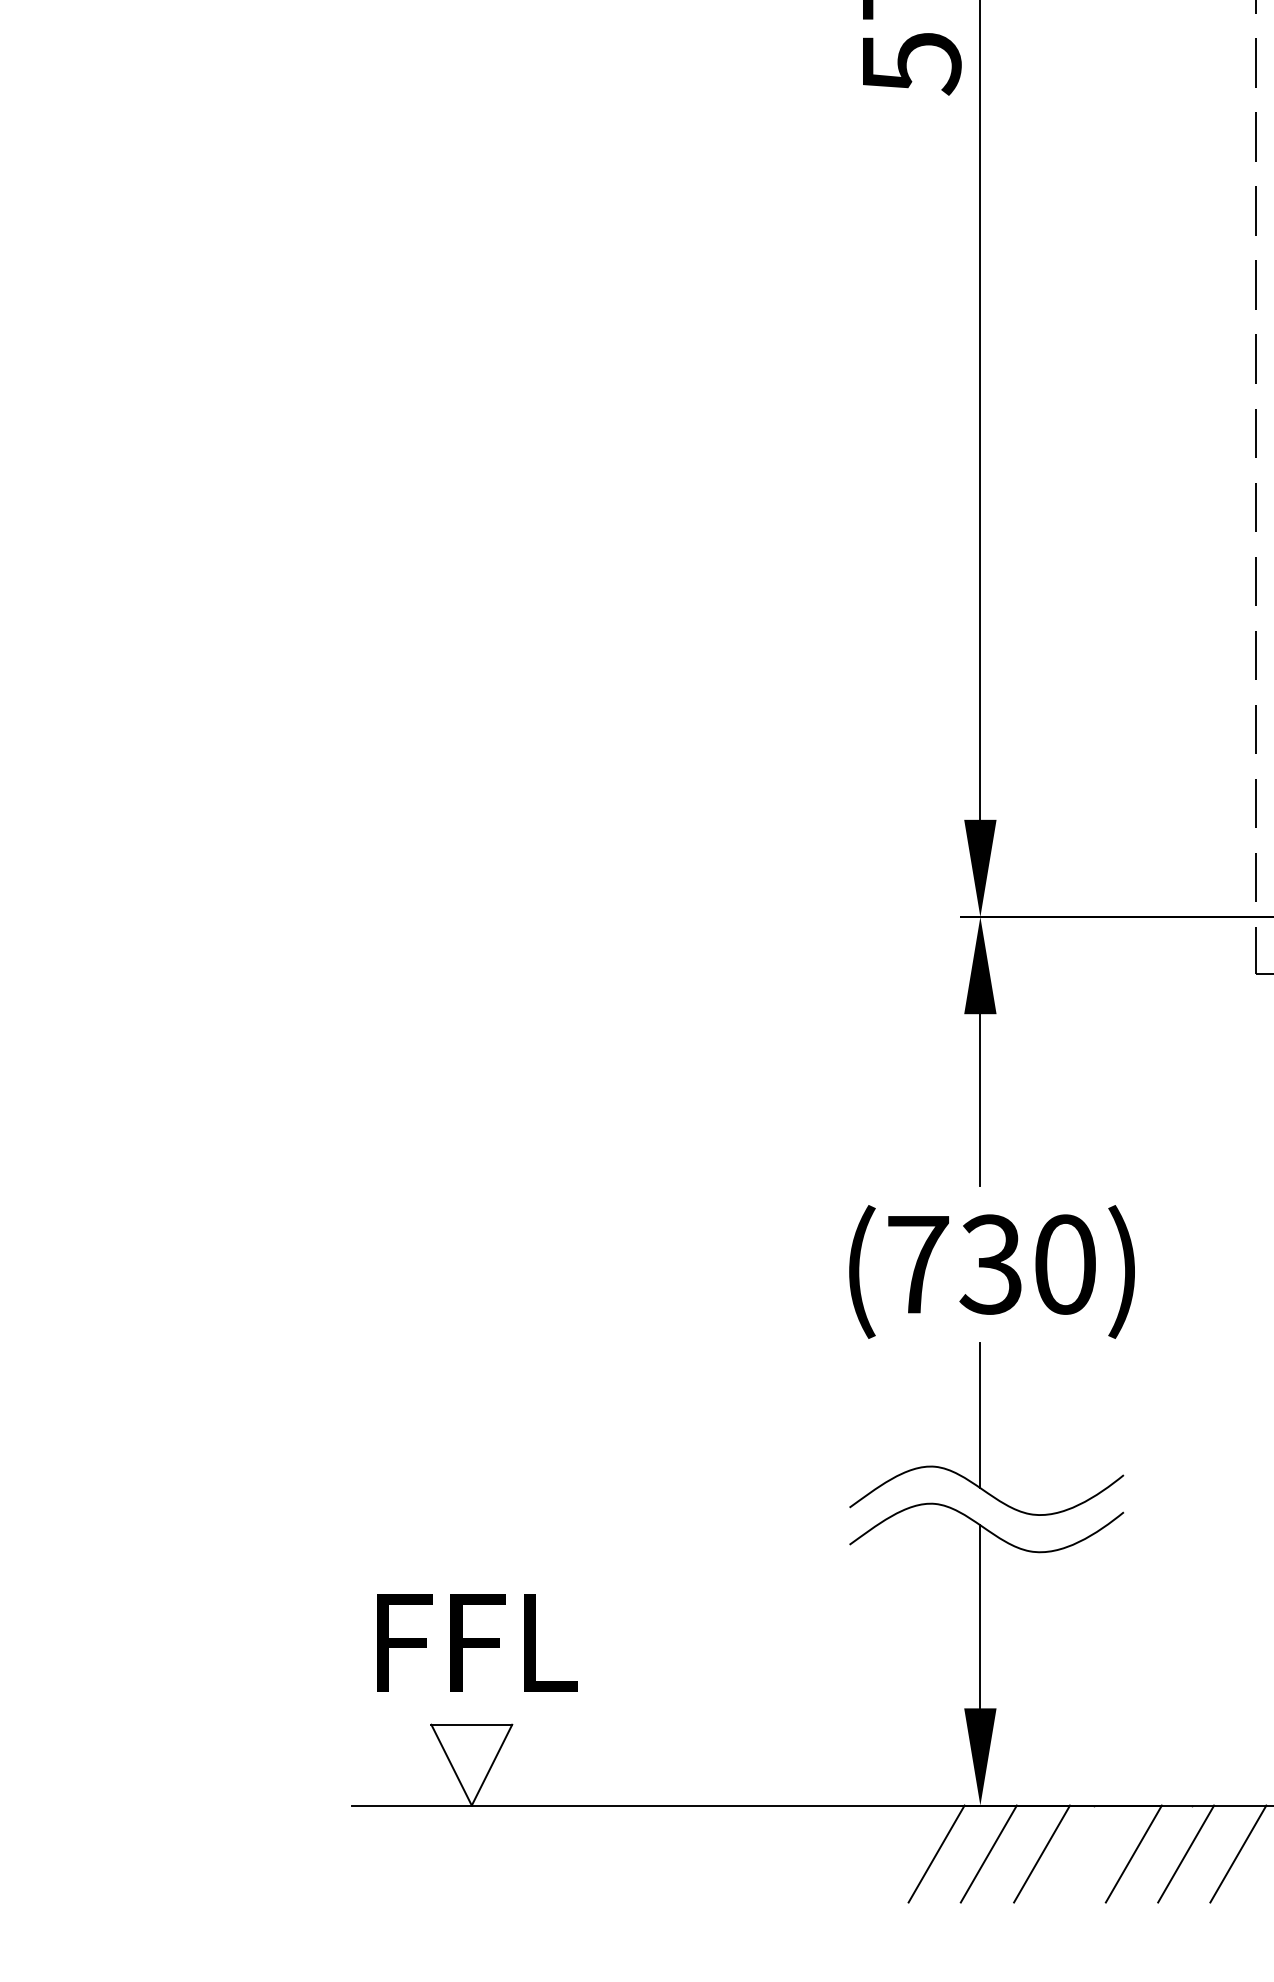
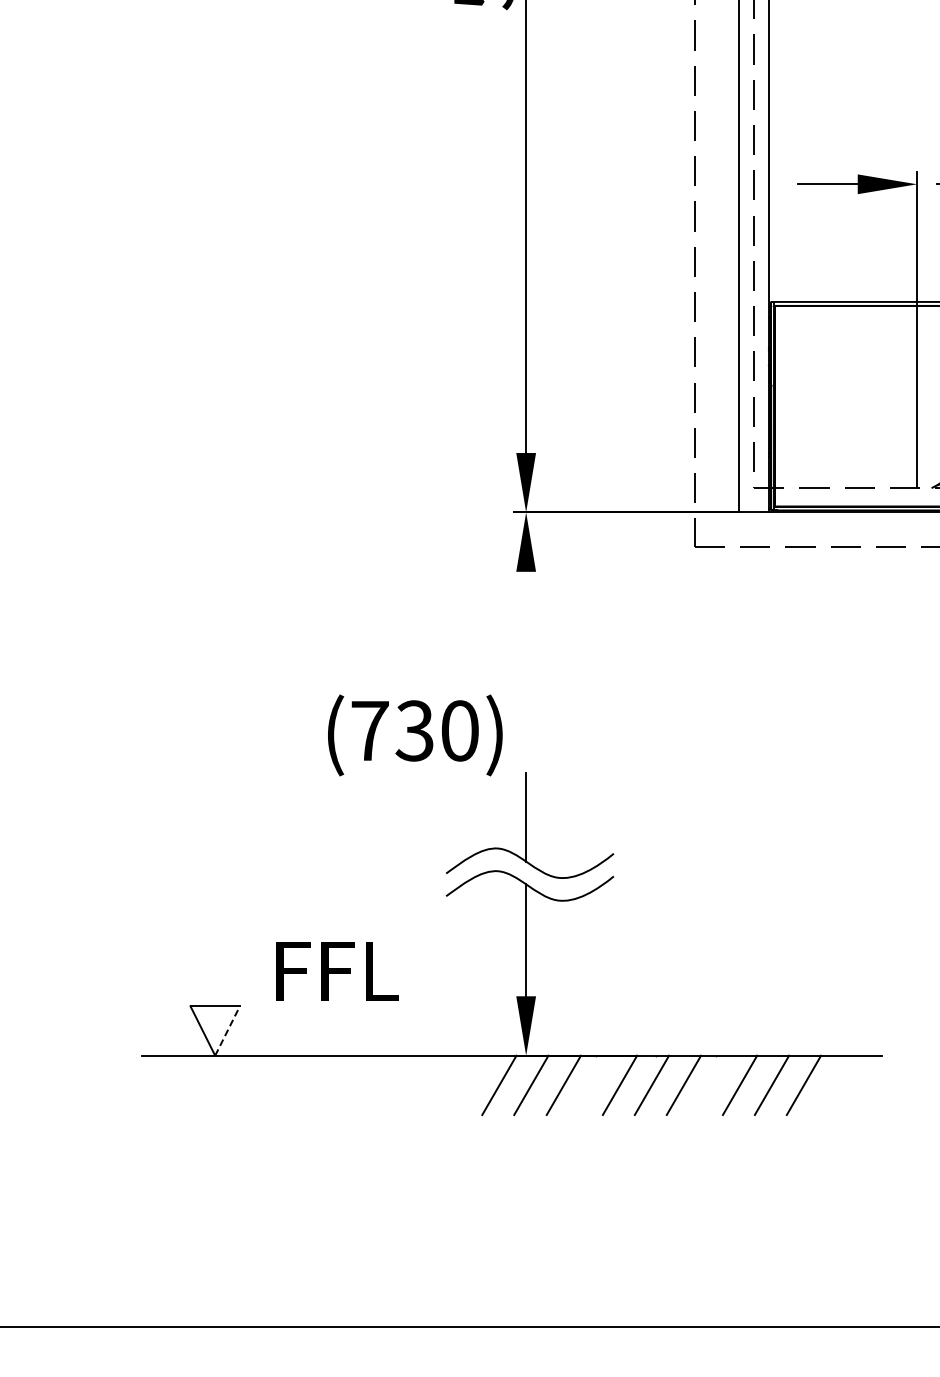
line: (980, 1098) -> (526, 623), removed
text: (992, 1272) -> (415, 735), moved
text: (477, 1643) -> (337, 971), moved
line: (491, 1765) -> (227, 1031), solid -> dashed

